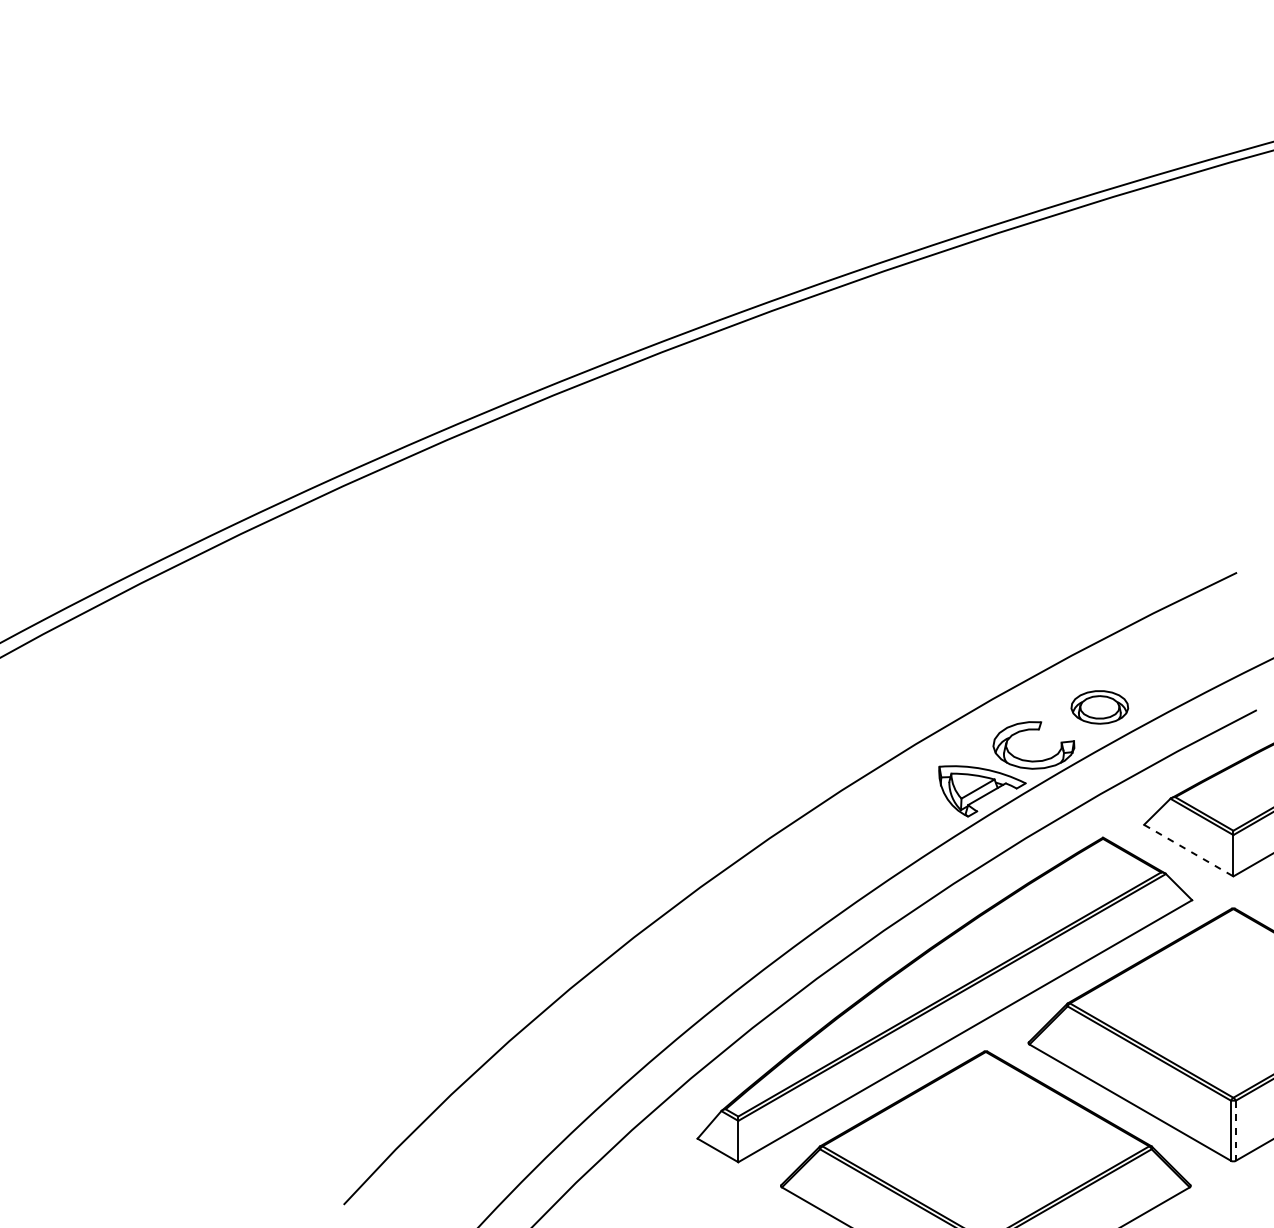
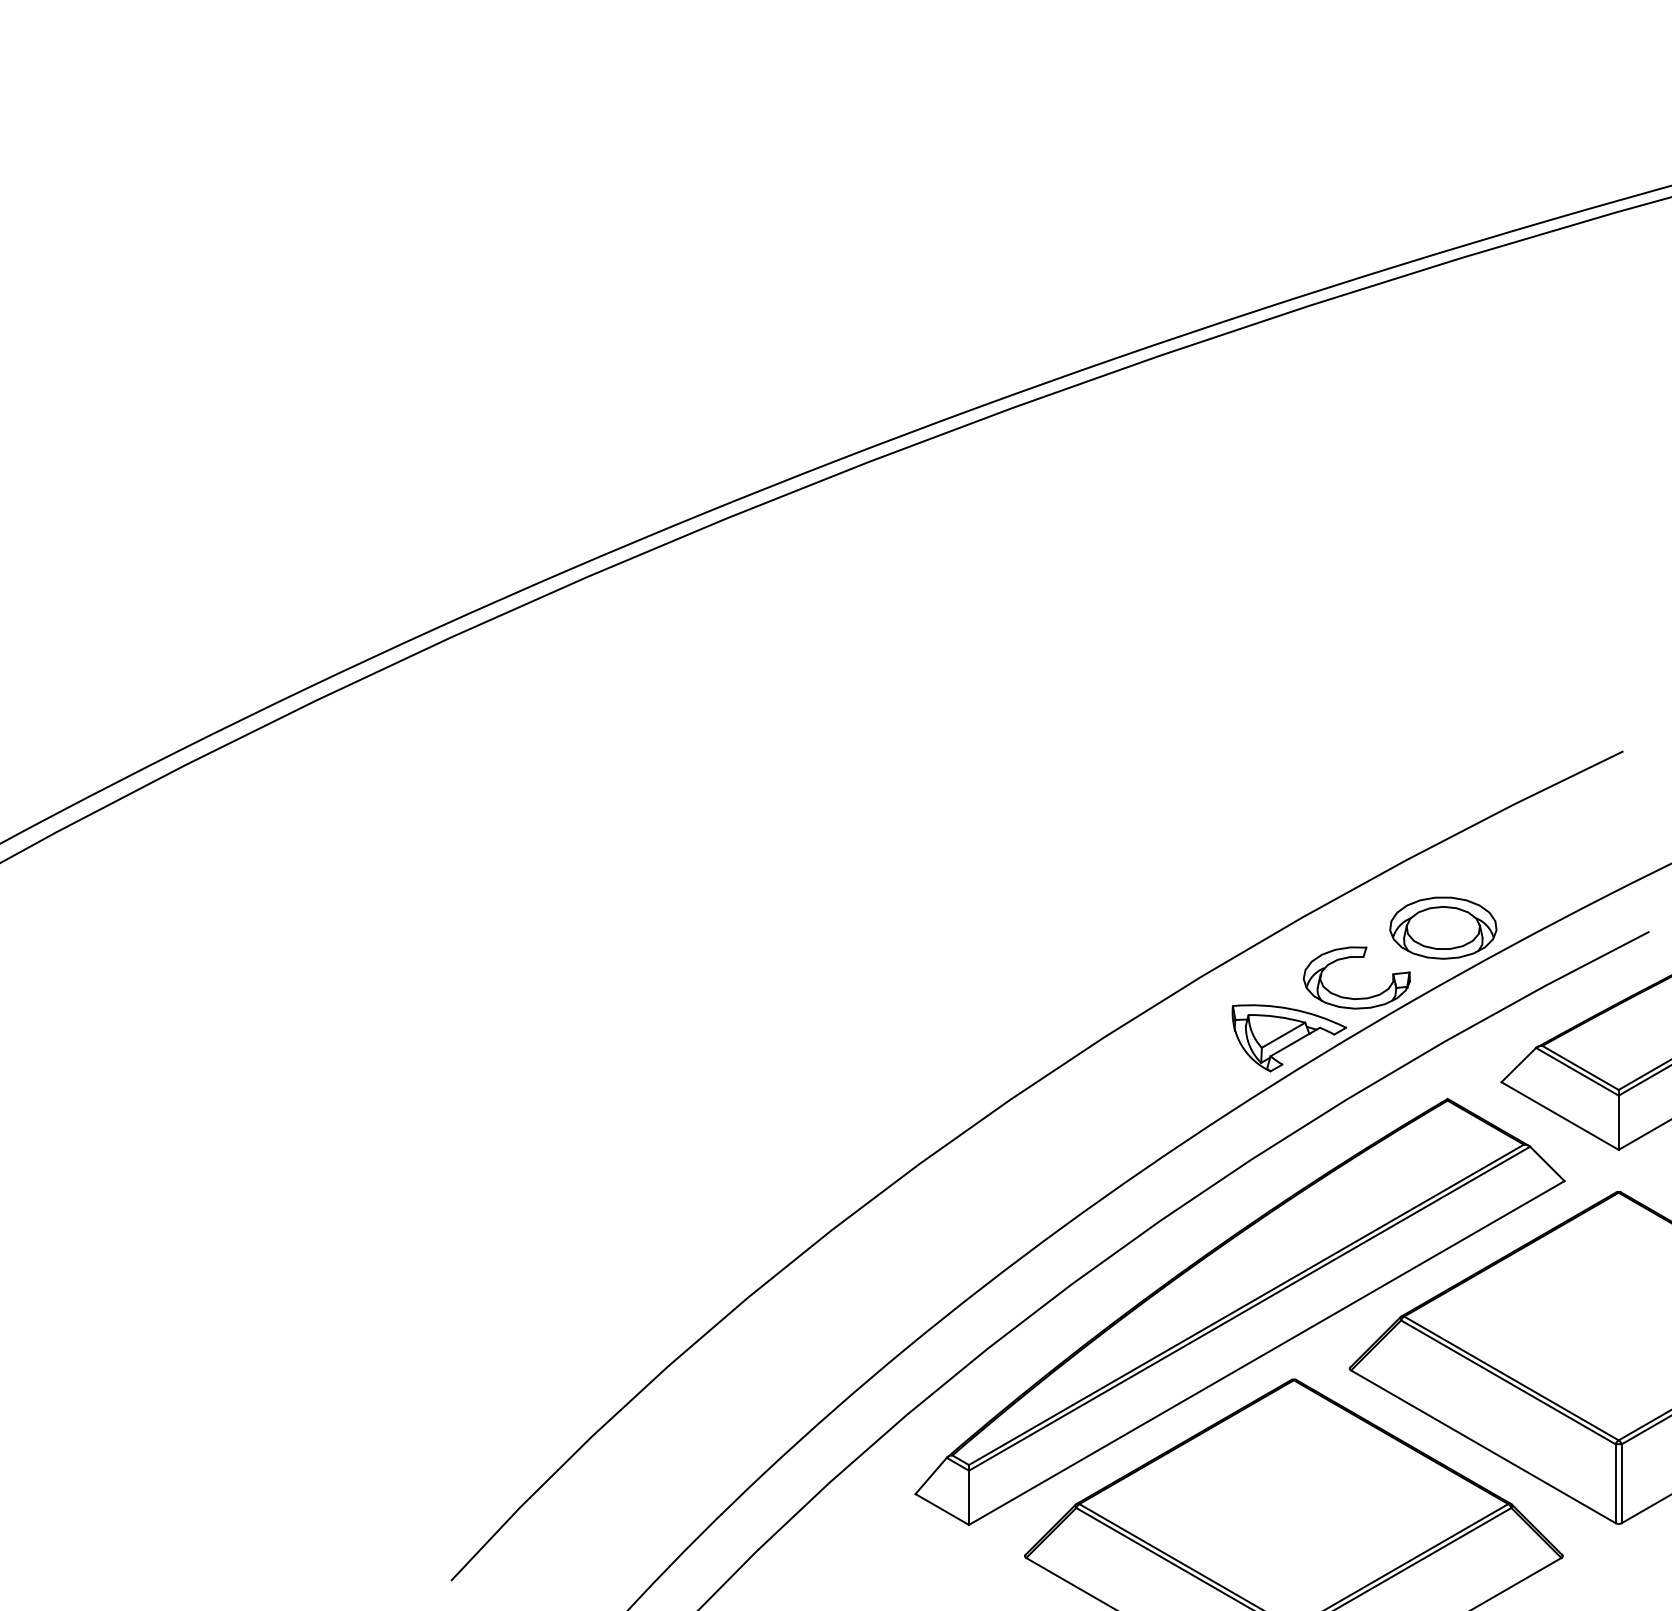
part: (1099, 706) -> (1443, 927), size x1.43
line: (1189, 850) -> (1560, 1116), dashed -> solid
line: (1235, 1131) -> (1621, 1484), dashed -> solid

